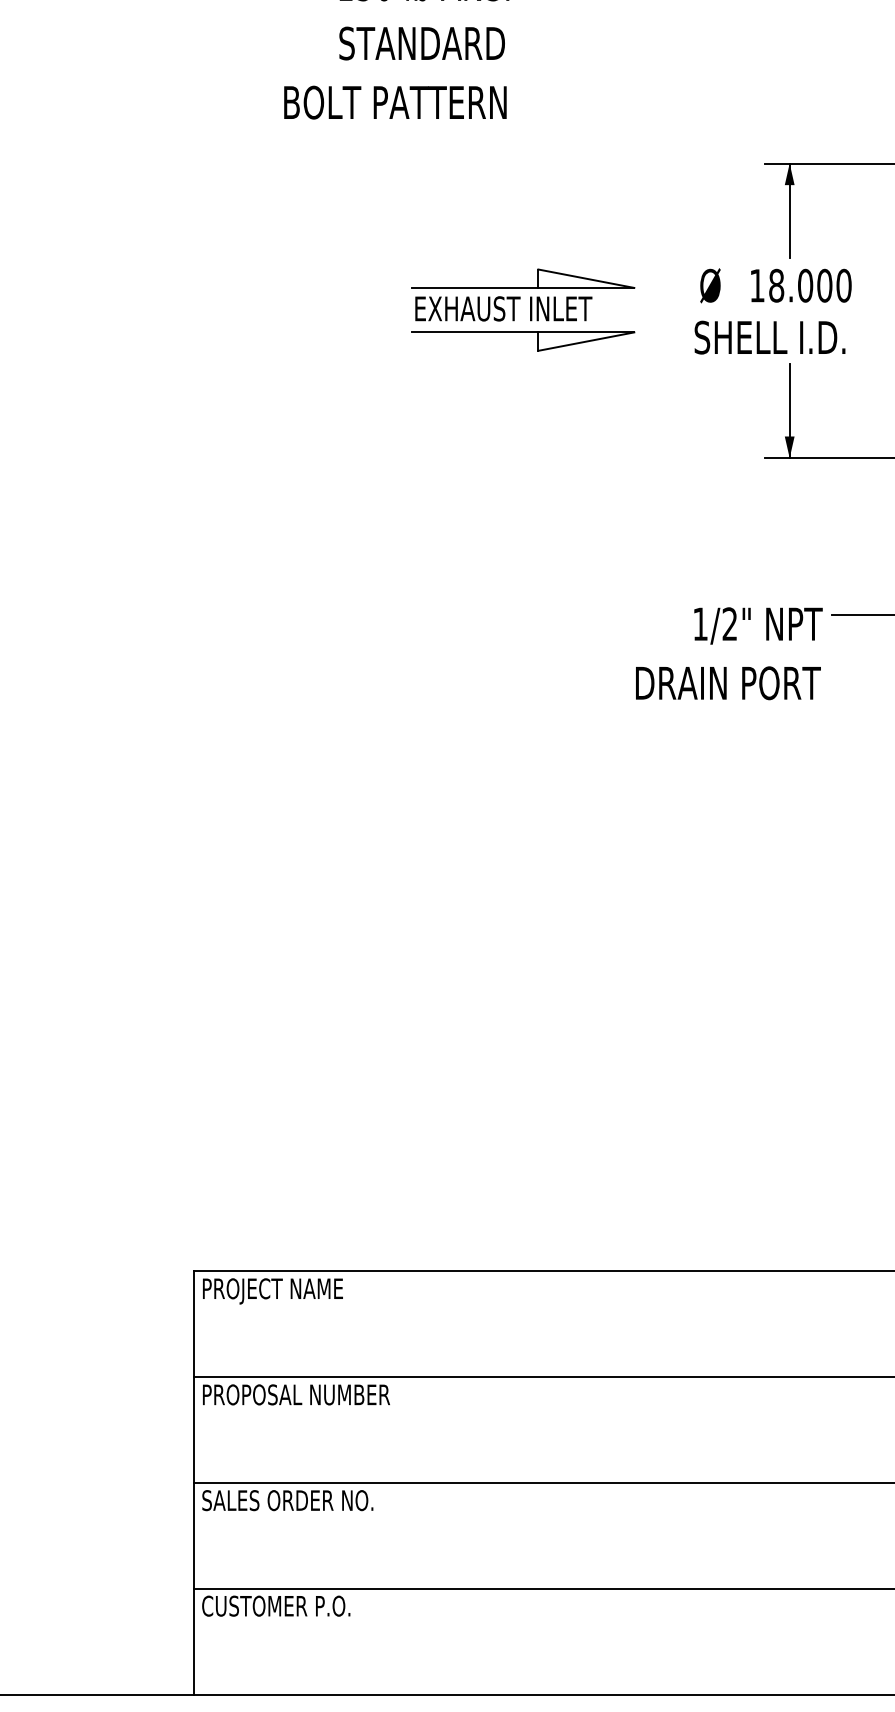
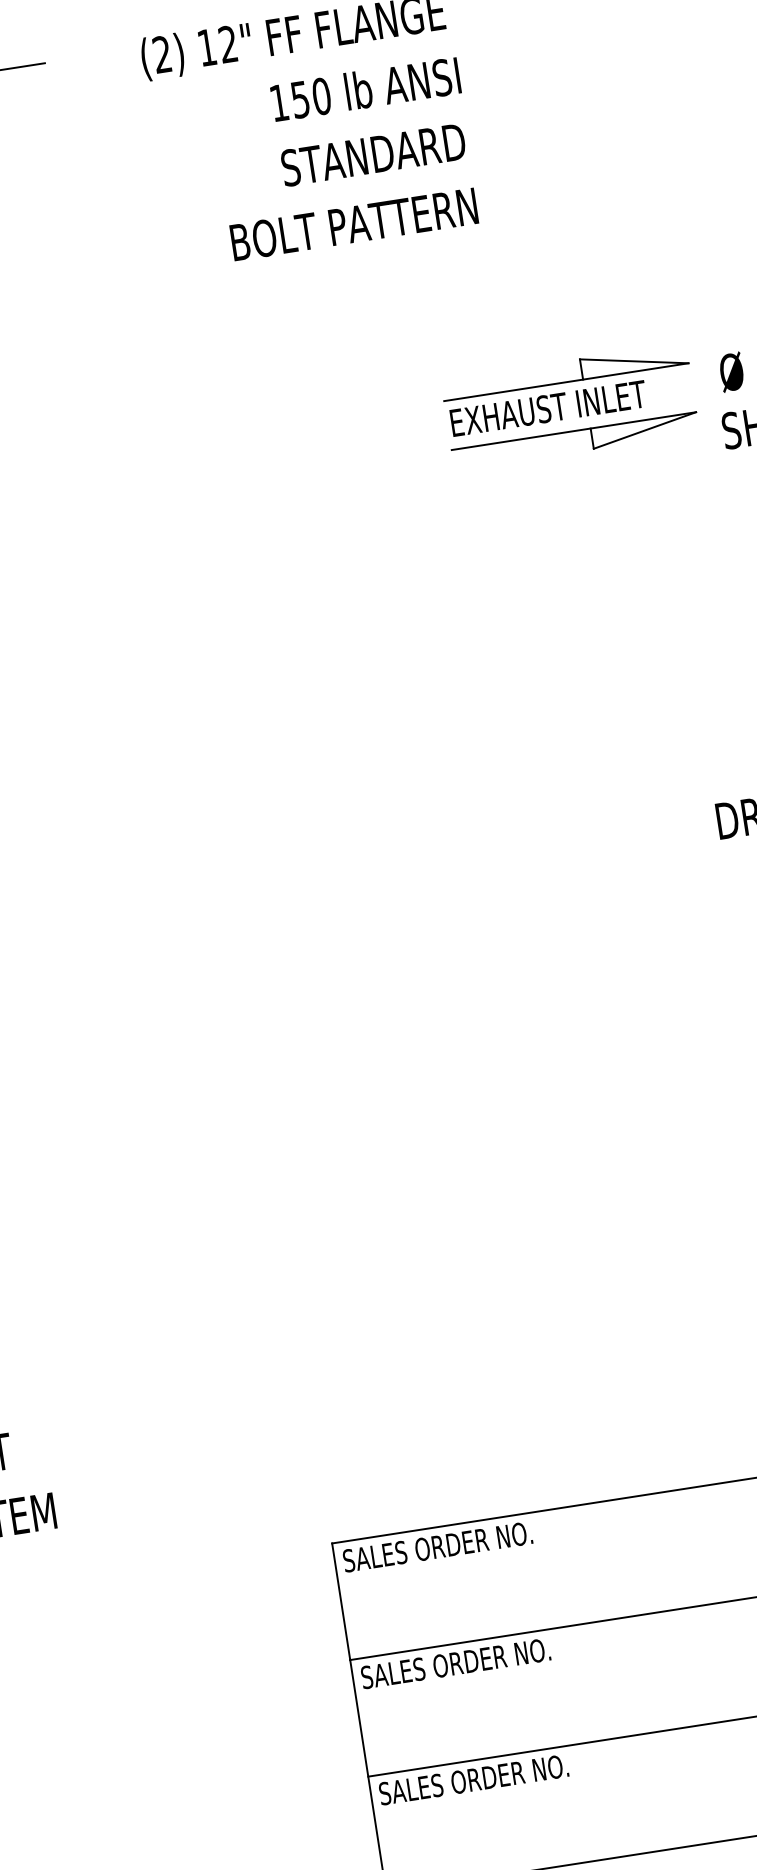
part: (530, 309) -> (578, 404), moved
text: (287, 1291) -> (437, 1549), PROJECT NAME -> SALES ORDER NO.
text: (295, 1394) -> (464, 1661), PROPOSAL NUMBER -> SALES ORDER NO.

